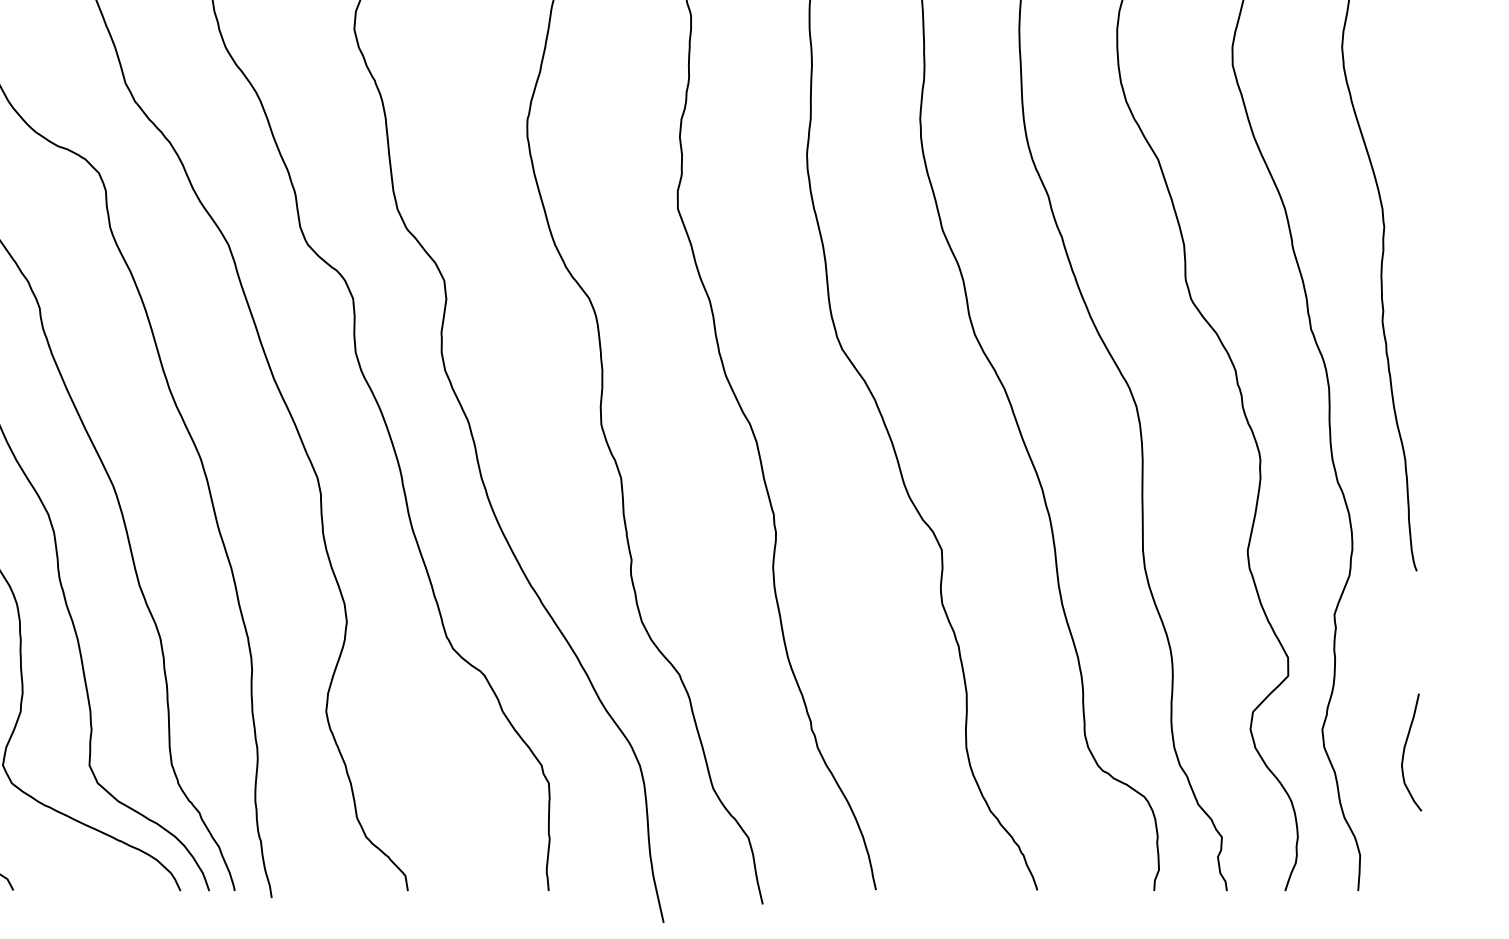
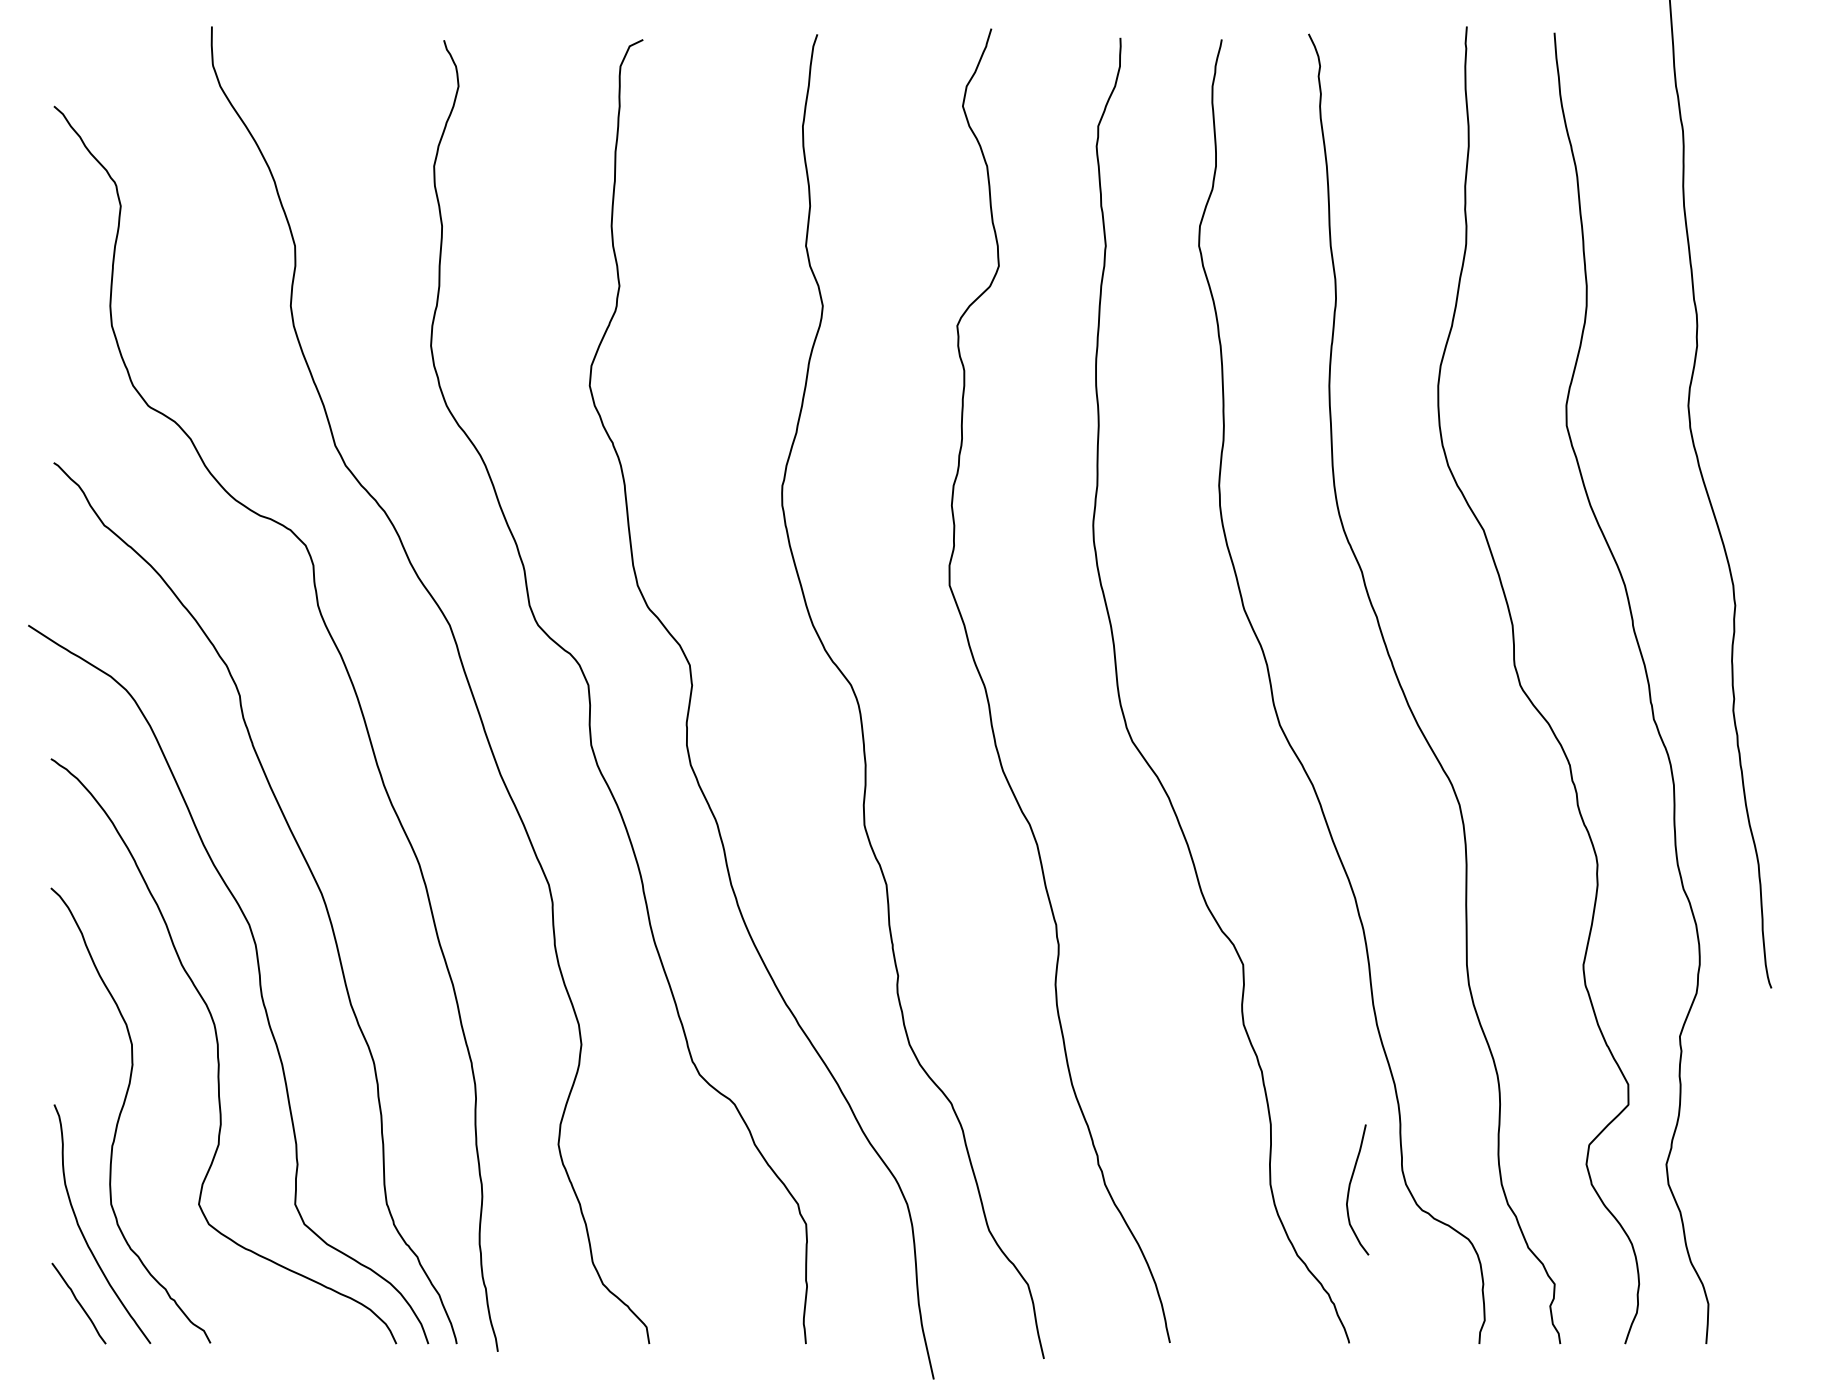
curve: (1405, 750) -> (1350, 1187), moved

